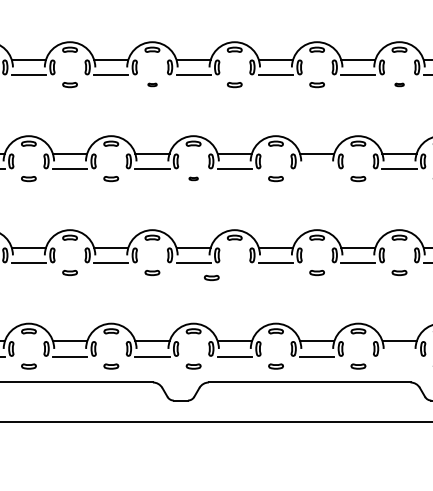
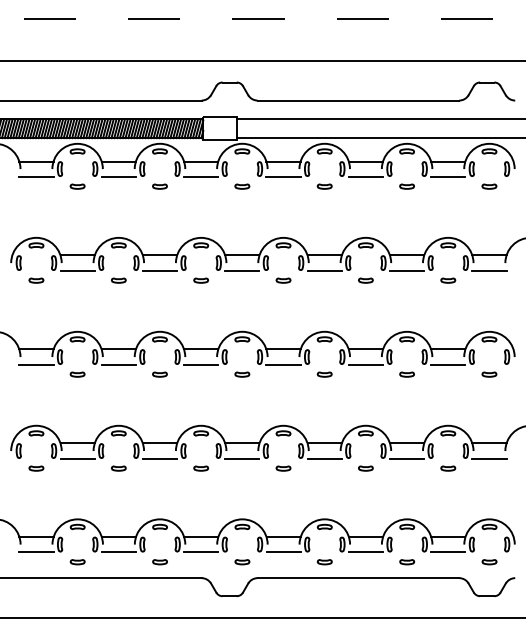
part: (152, 84) -> (201, 280), size x1.67
part: (399, 84) -> (448, 280), size x1.67
line: (316, 168) -> (365, 364), added
part: (193, 178) -> (242, 374), size x1.67
part: (211, 277) -> (283, 468), moved
line: (399, 356) -> (448, 552), added

